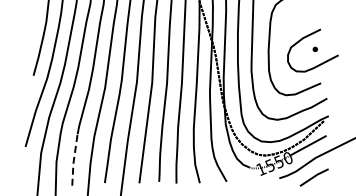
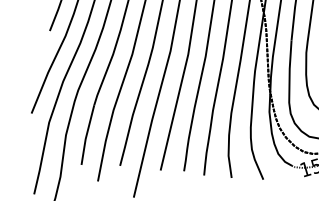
line: (73, 160) -> (86, 135), dashed -> solid

